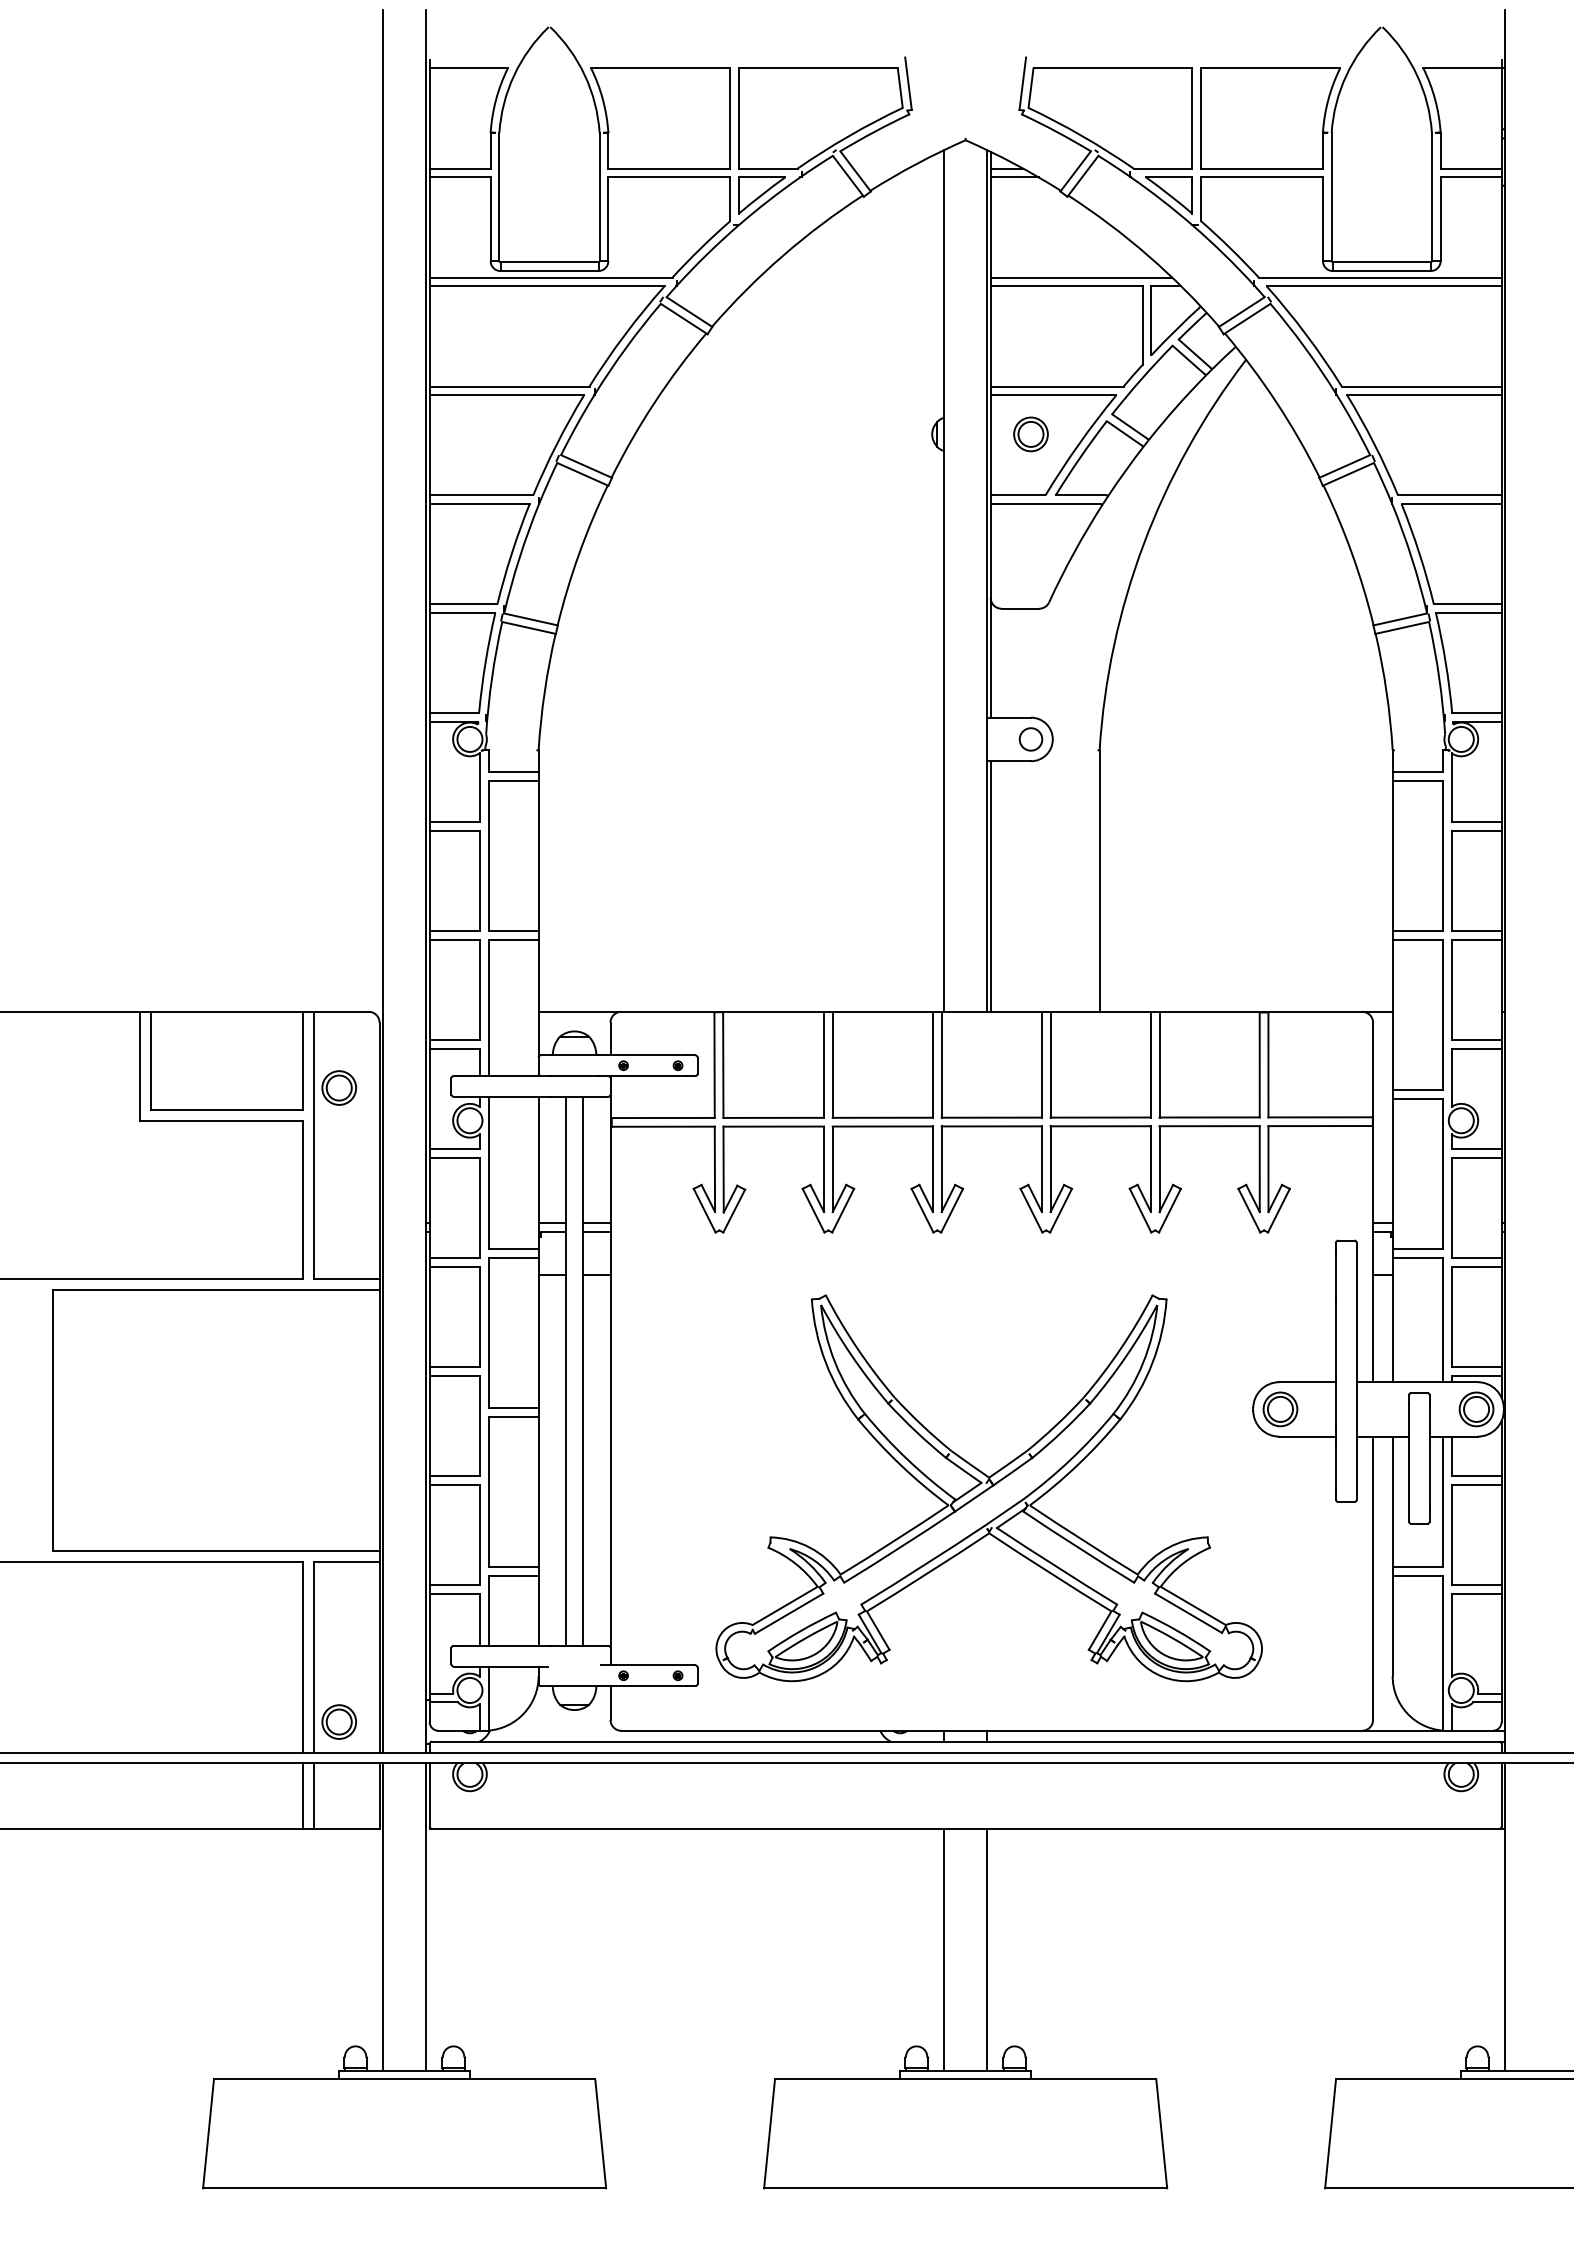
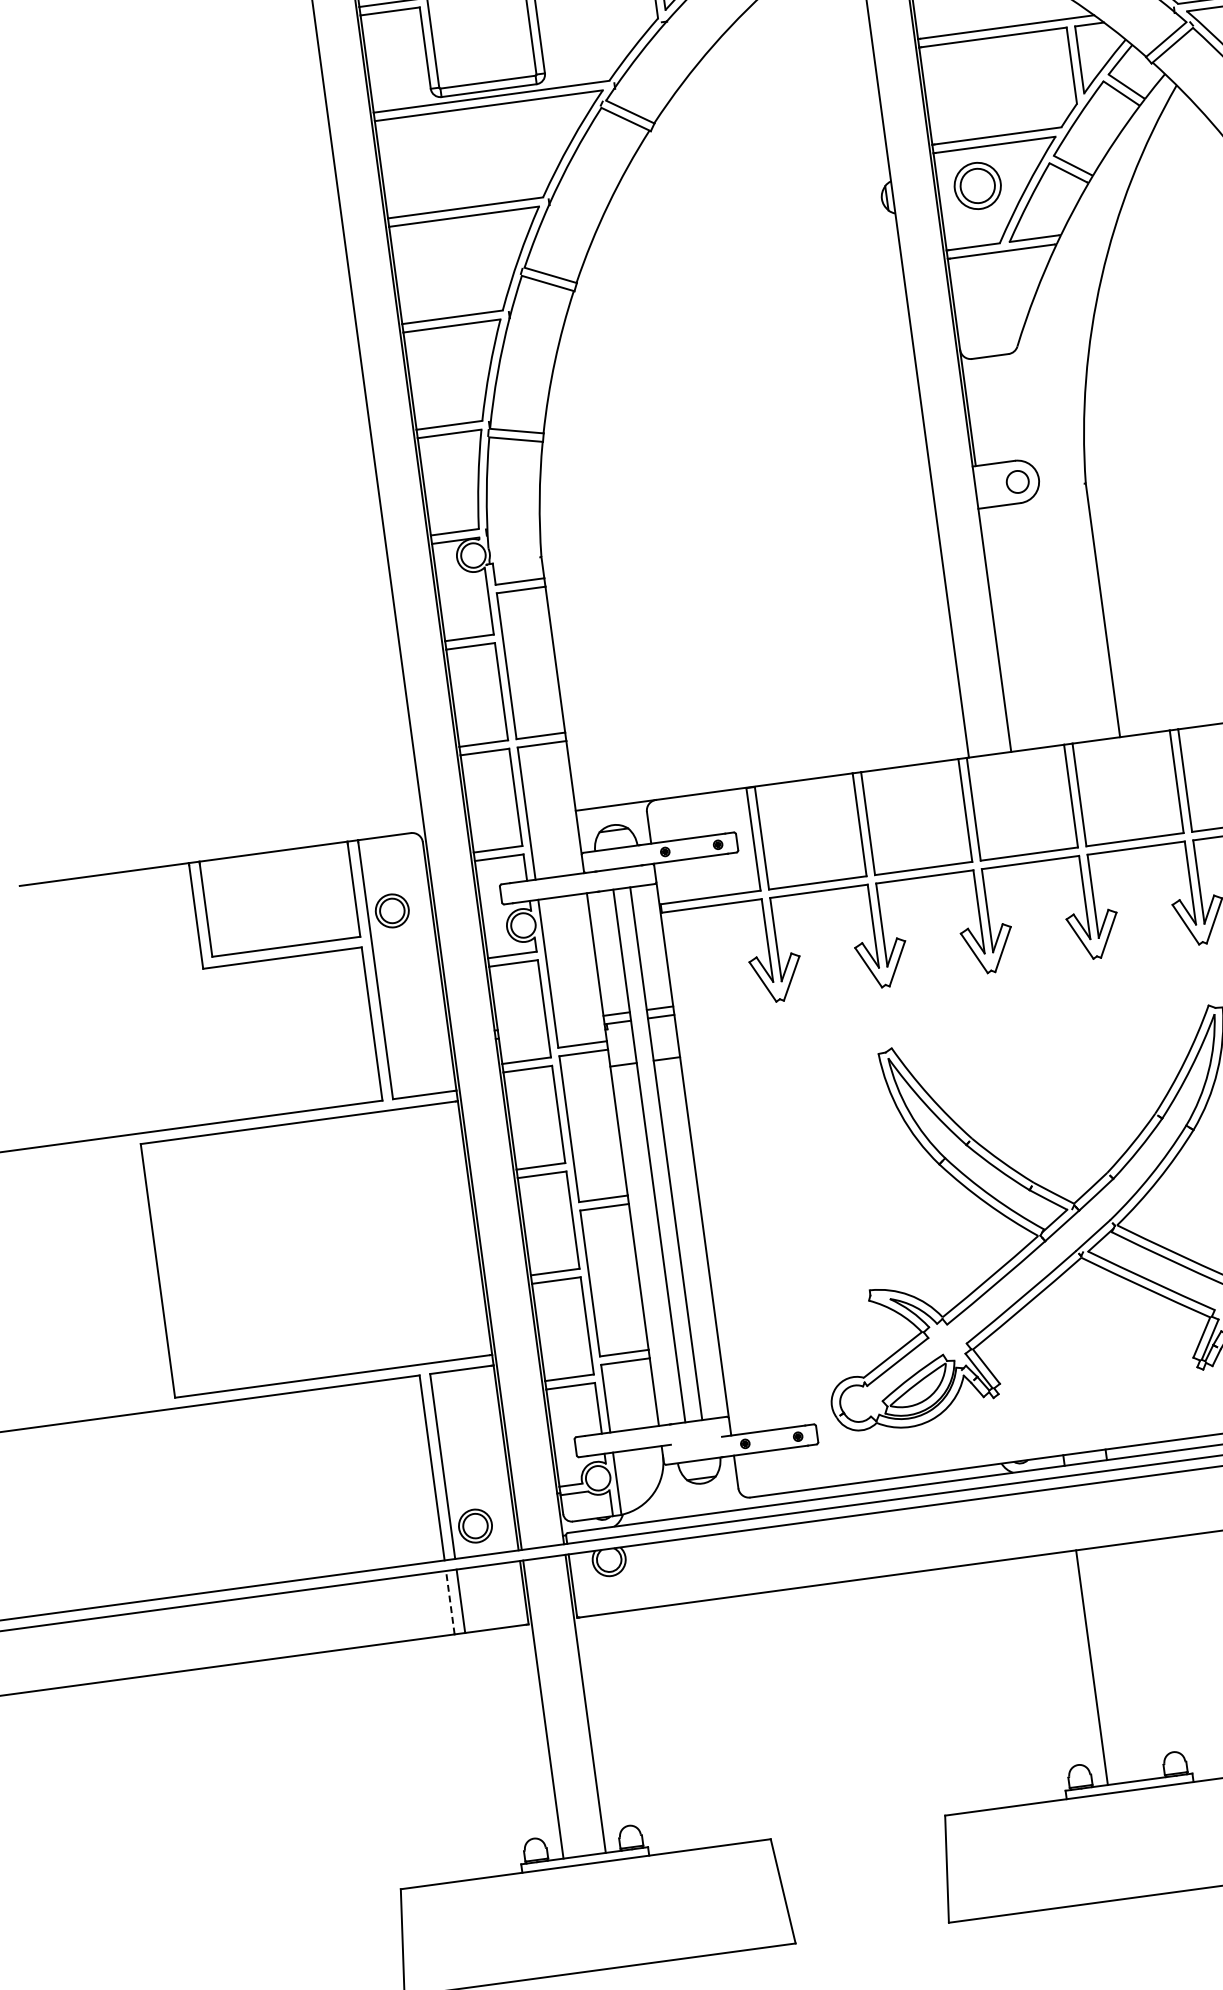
part: (1030, 434) -> (977, 186), size x1.4
line: (990, 886) -> (997, 629), removed
line: (303, 1796) -> (450, 1603), solid -> dashed
line: (987, 1949) -> (1134, 1661), removed

